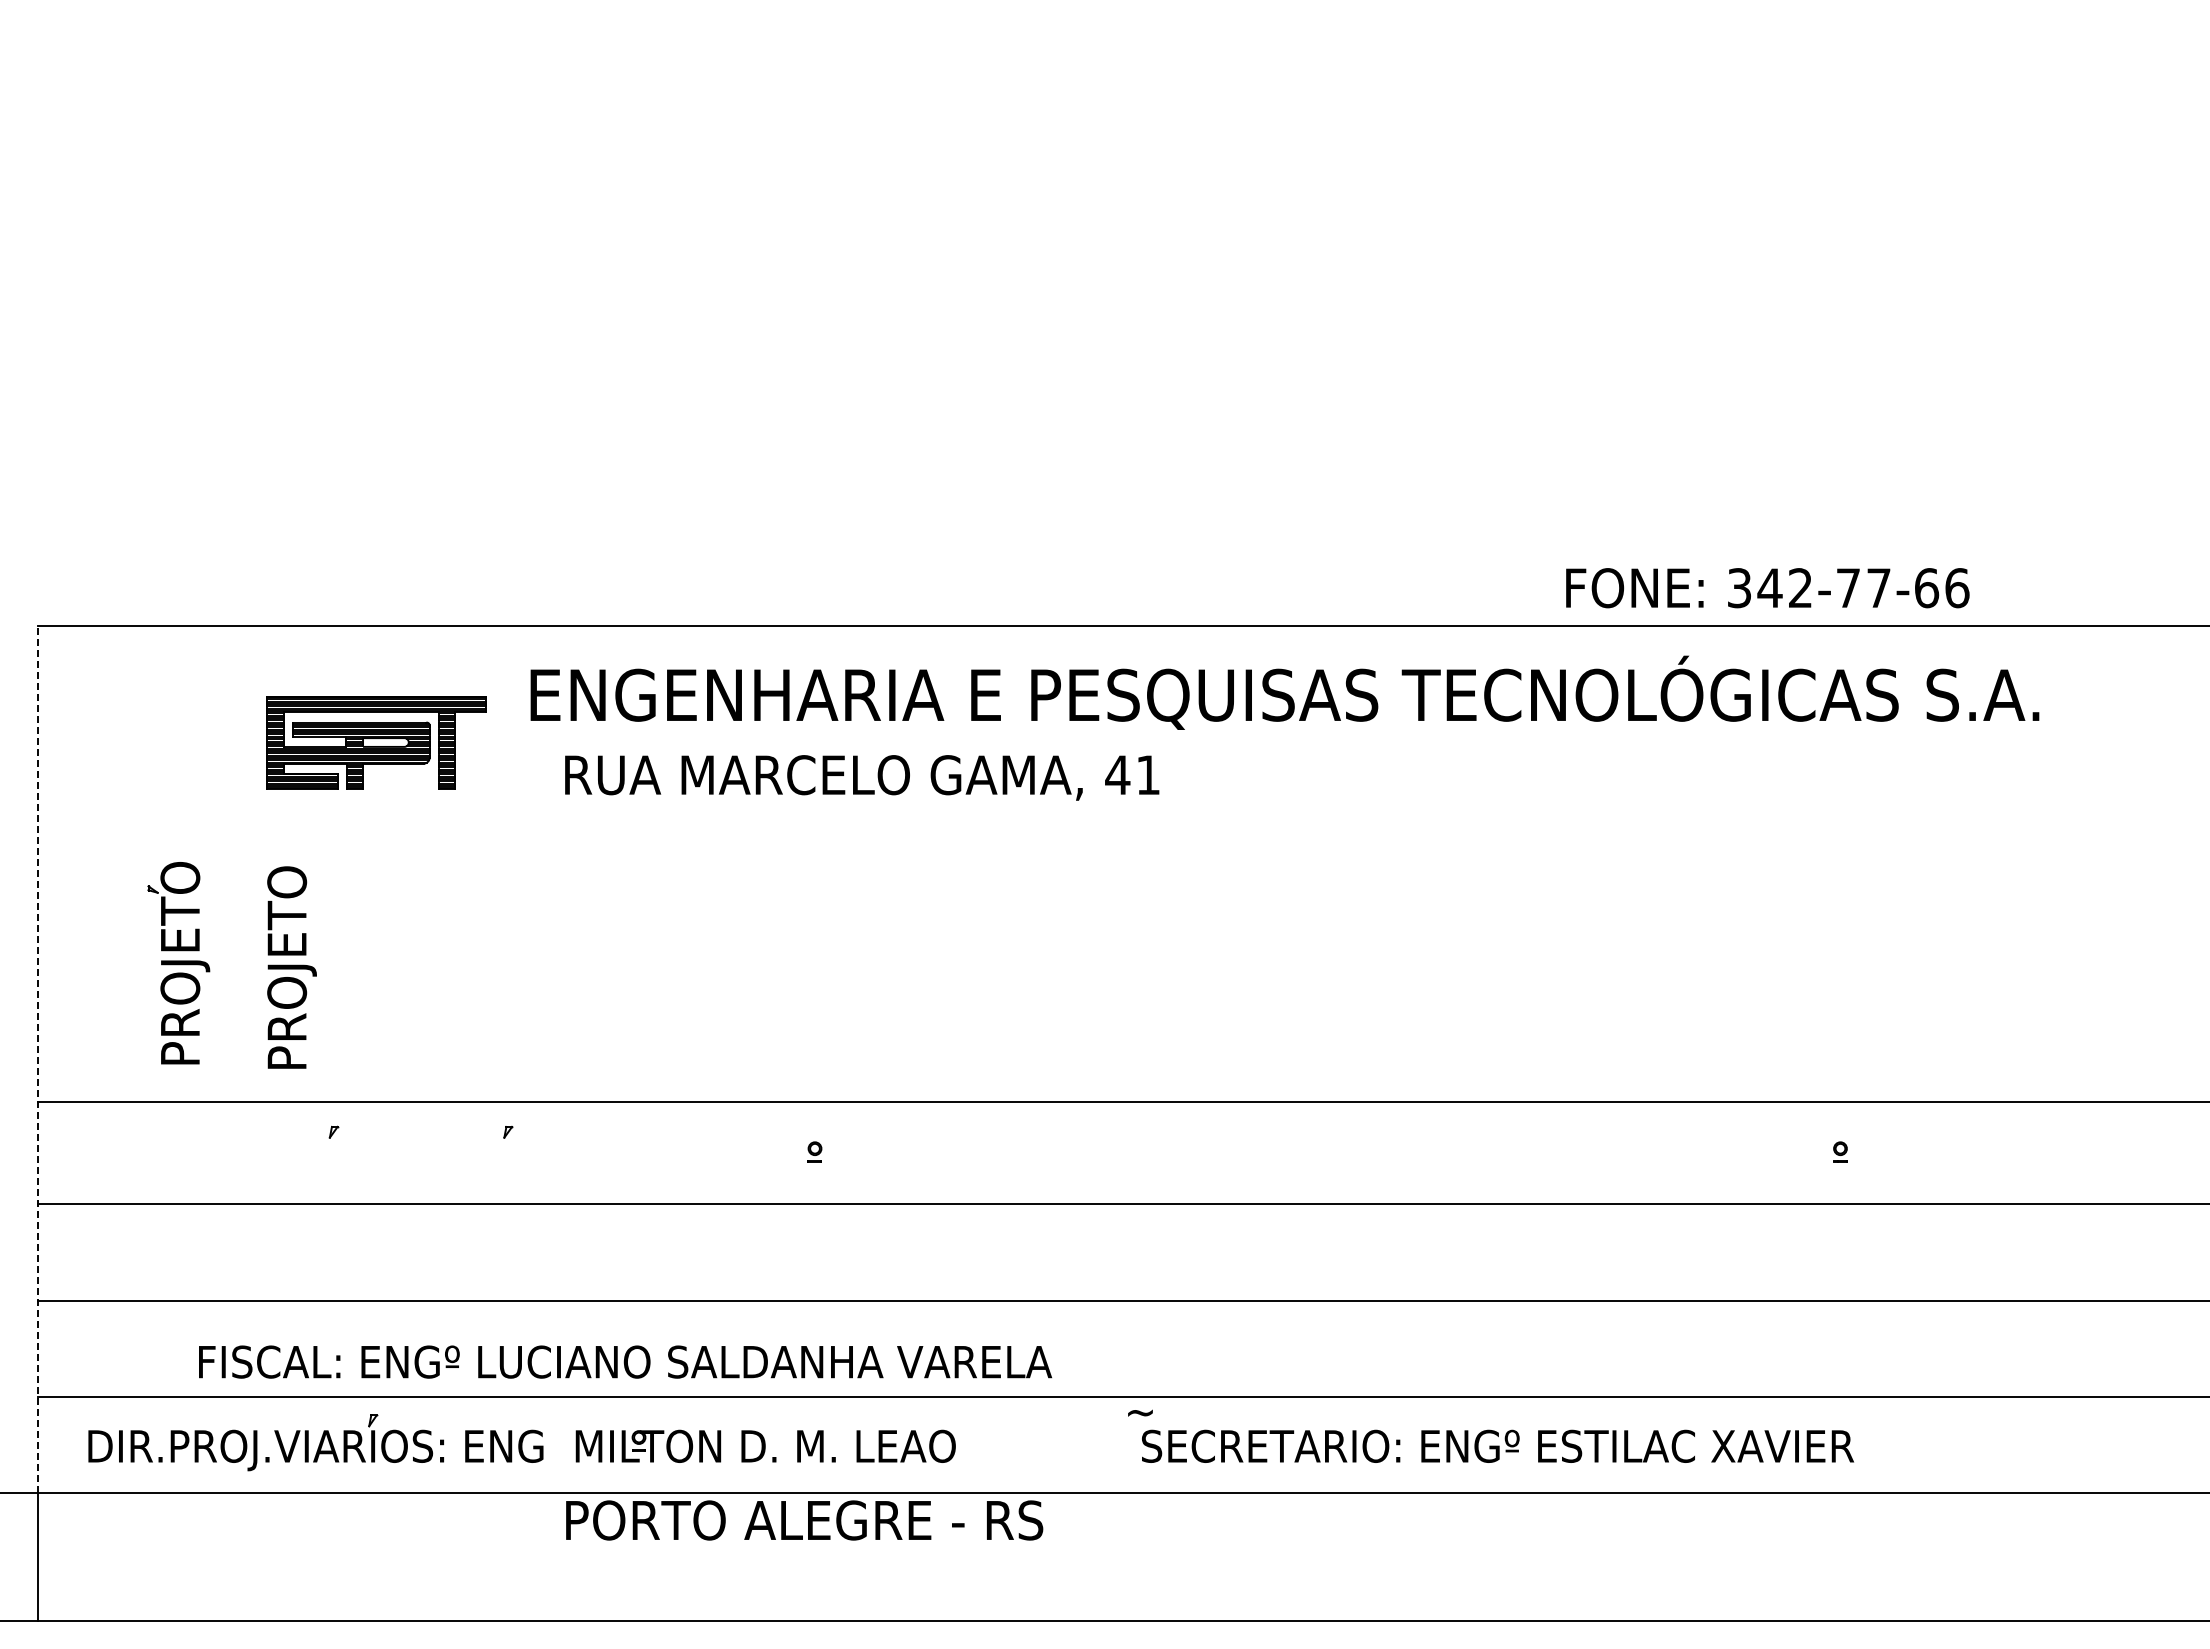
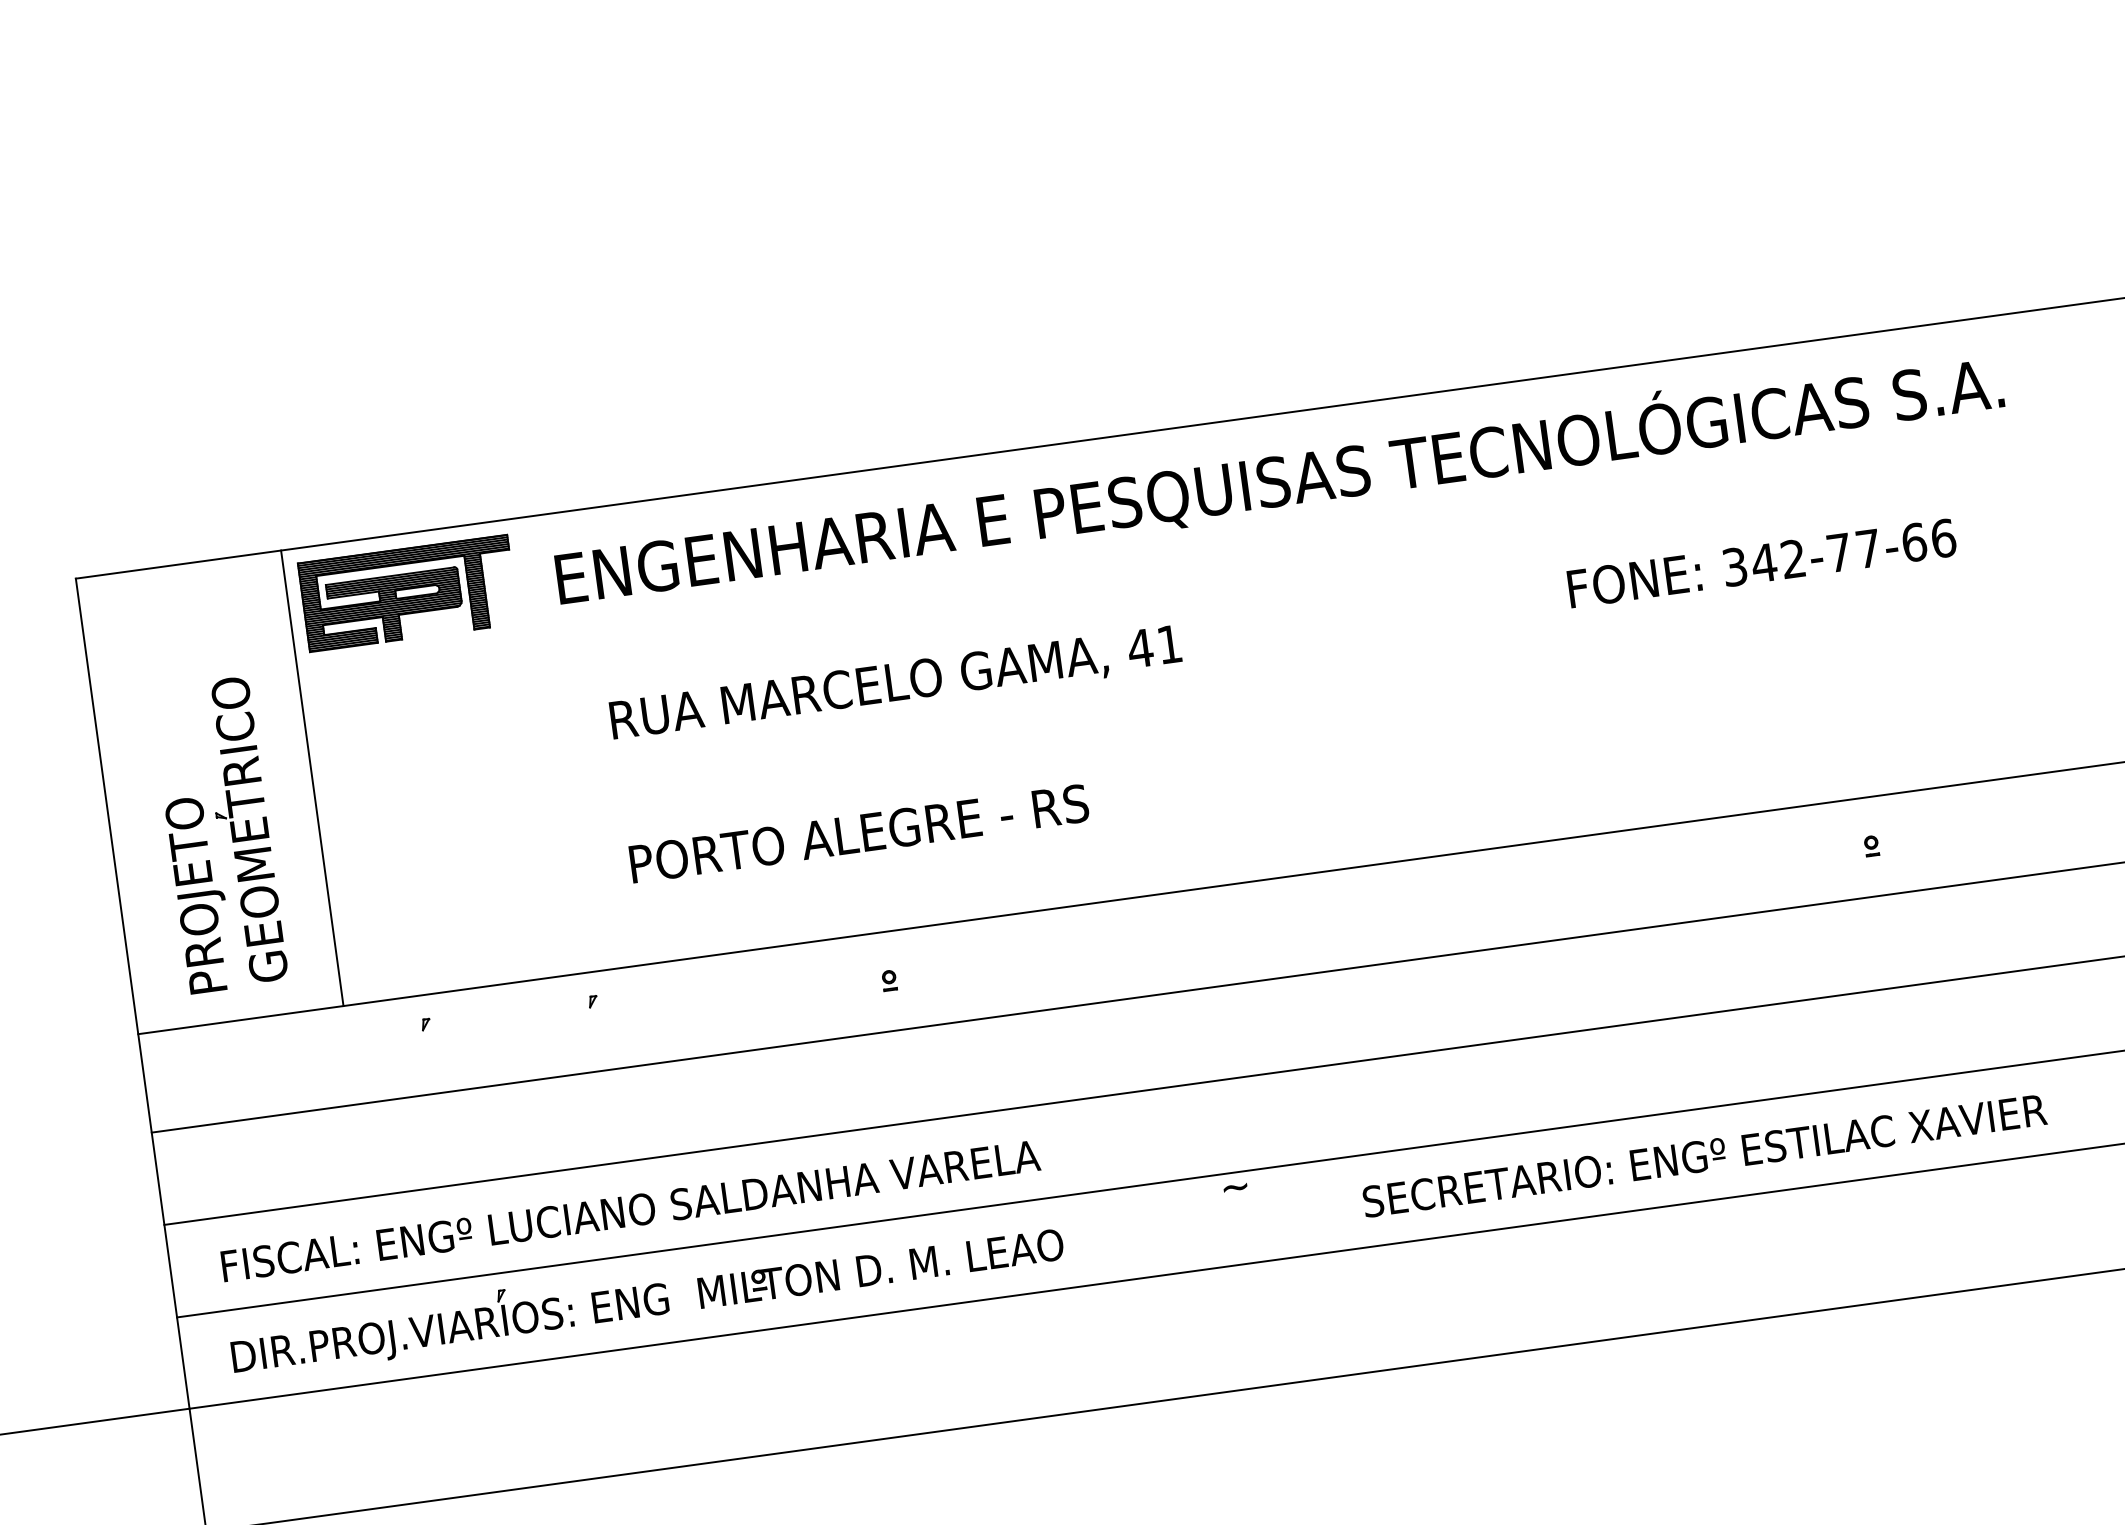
text: (1767, 588) -> (1761, 563), moved
part: (376, 742) -> (408, 592), moved
text: (862, 777) -> (896, 684), moved
line: (251, 863) -> (311, 777), added
text: (185, 907) -> (254, 828), PROJETO -> GEOMETRICO
text: (291, 967) -> (200, 894), moved
line: (37, 1058) -> (132, 992), dashed -> solid
text: (625, 1361) -> (630, 1210), moved
text: (1498, 1445) -> (1705, 1154), moved
text: (804, 1520) -> (859, 833), moved

